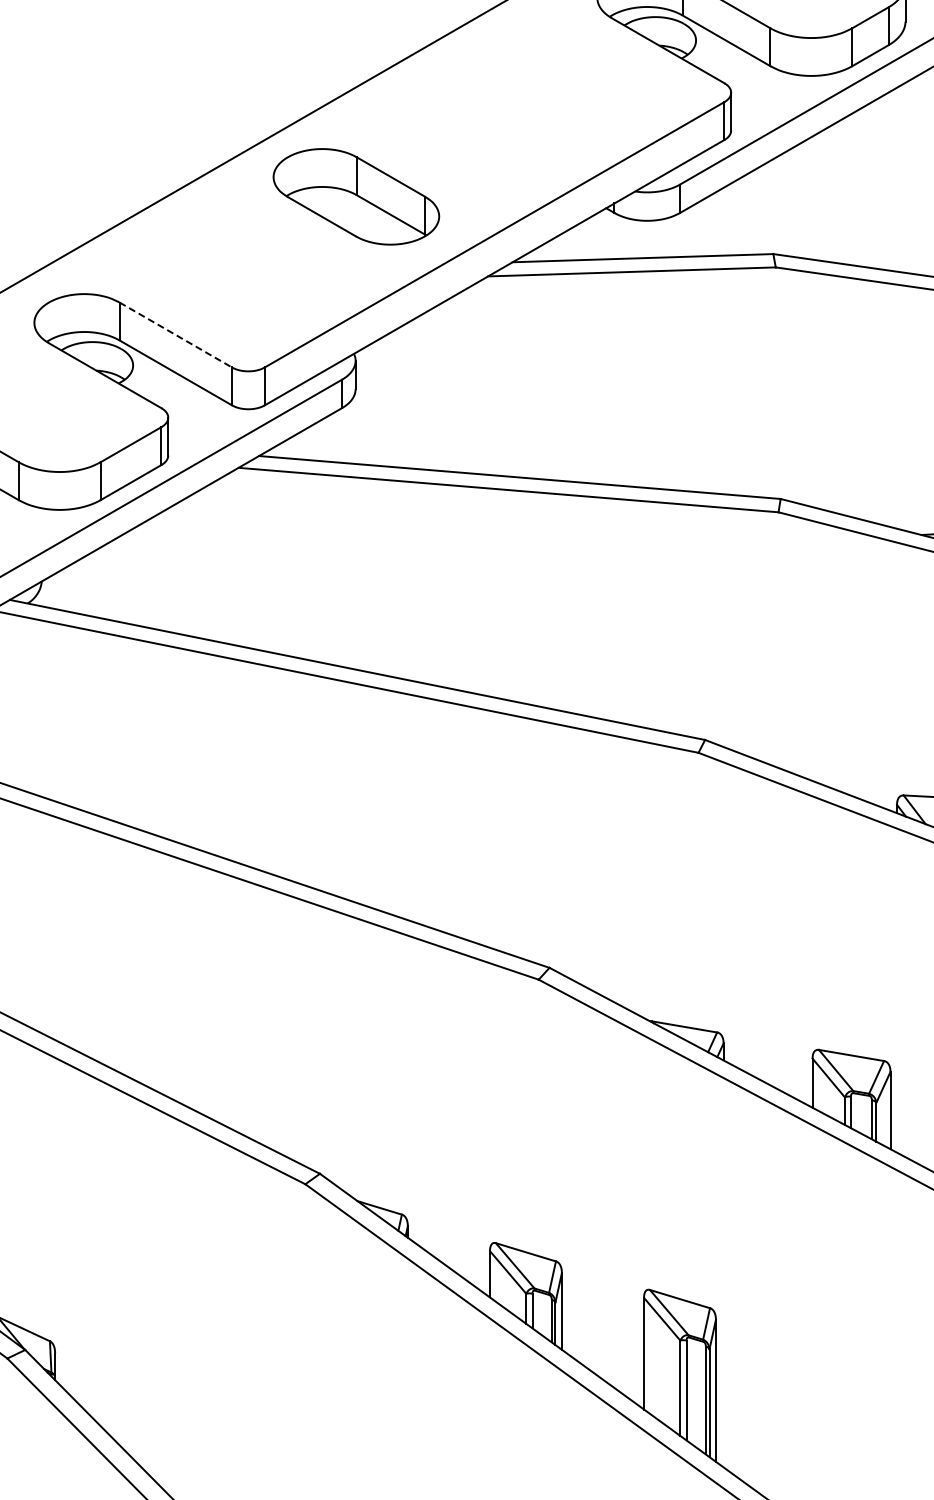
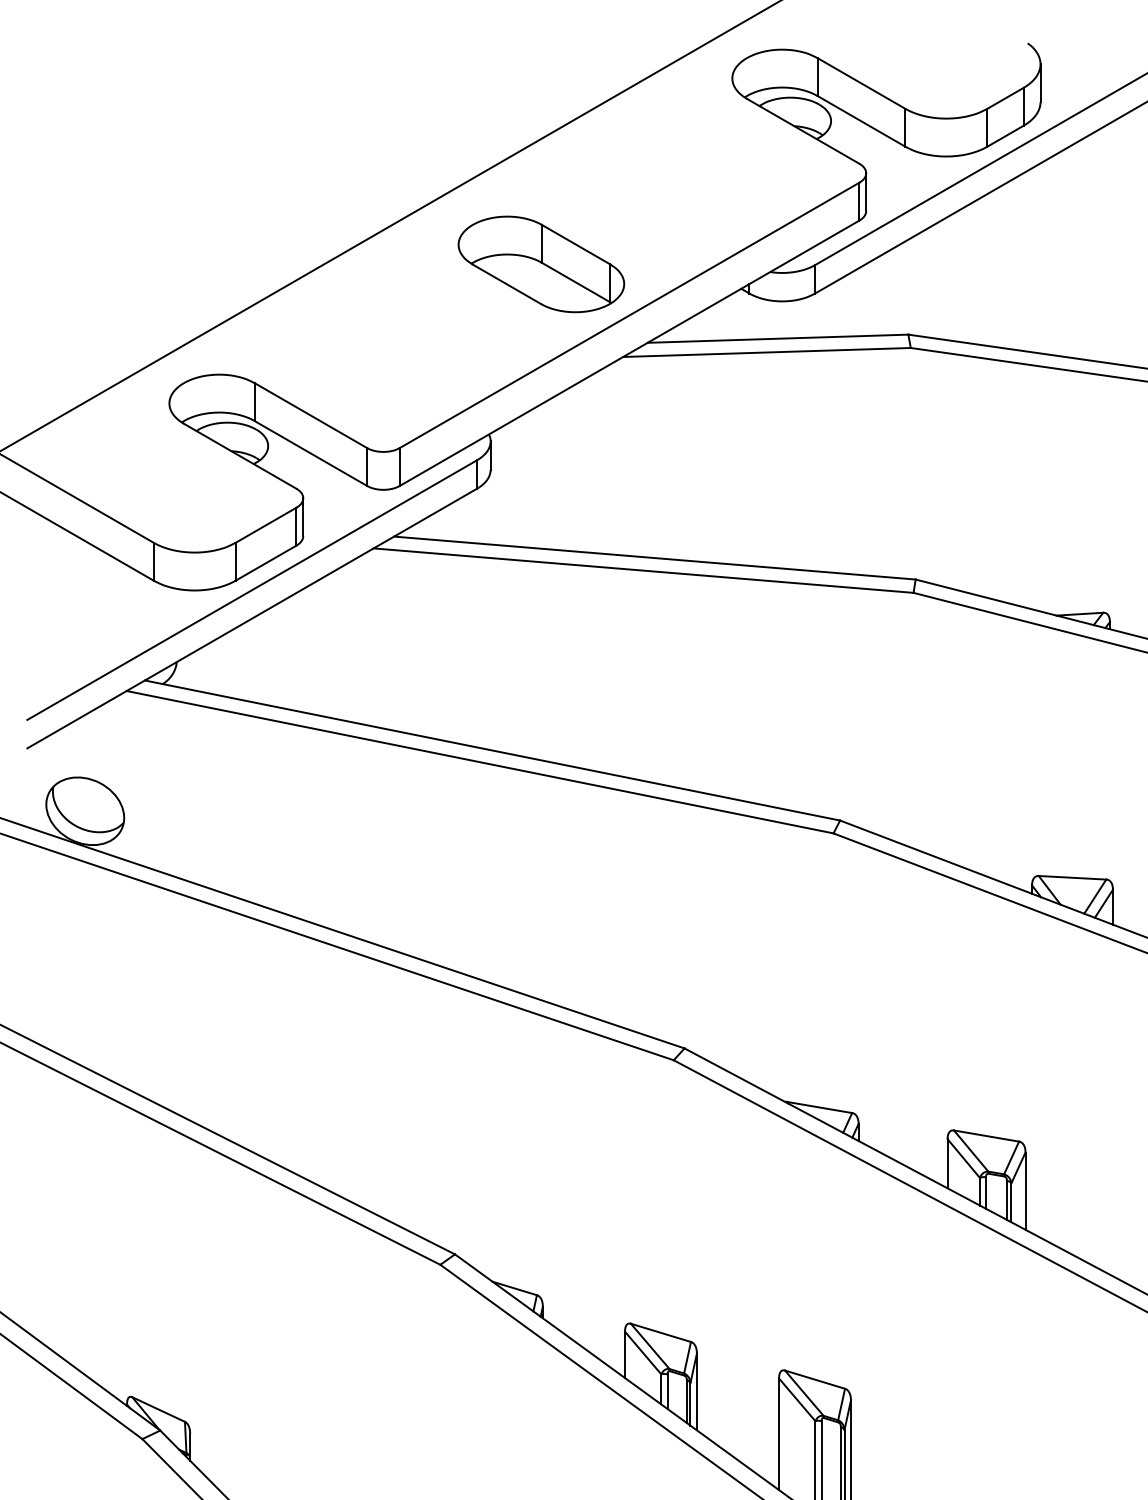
part: (356, 196) -> (541, 264), moved
line: (175, 334) -> (310, 415), dashed -> solid

